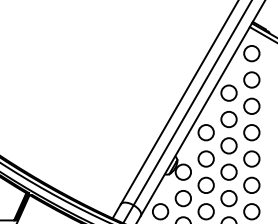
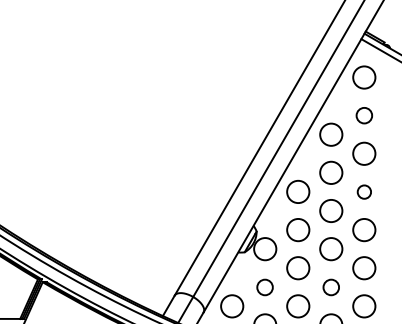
circle: (251, 79) -> (363, 114), size x0.7
circle: (251, 132) -> (363, 191), size x0.6
circle: (182, 198) -> (263, 287), size x0.7
circle: (228, 198) -> (330, 287), size x0.7

